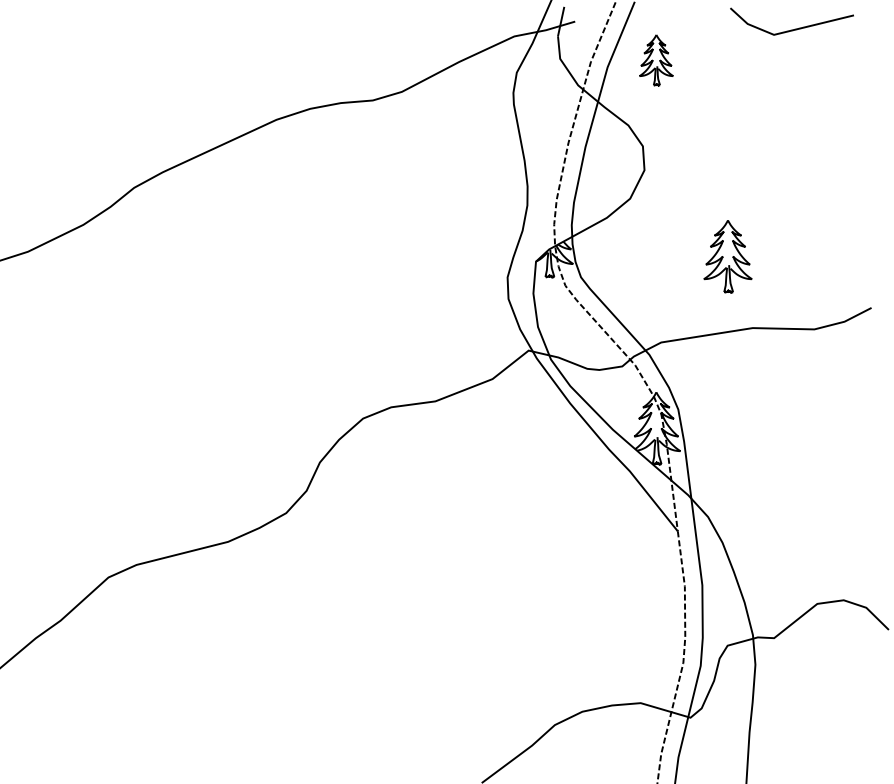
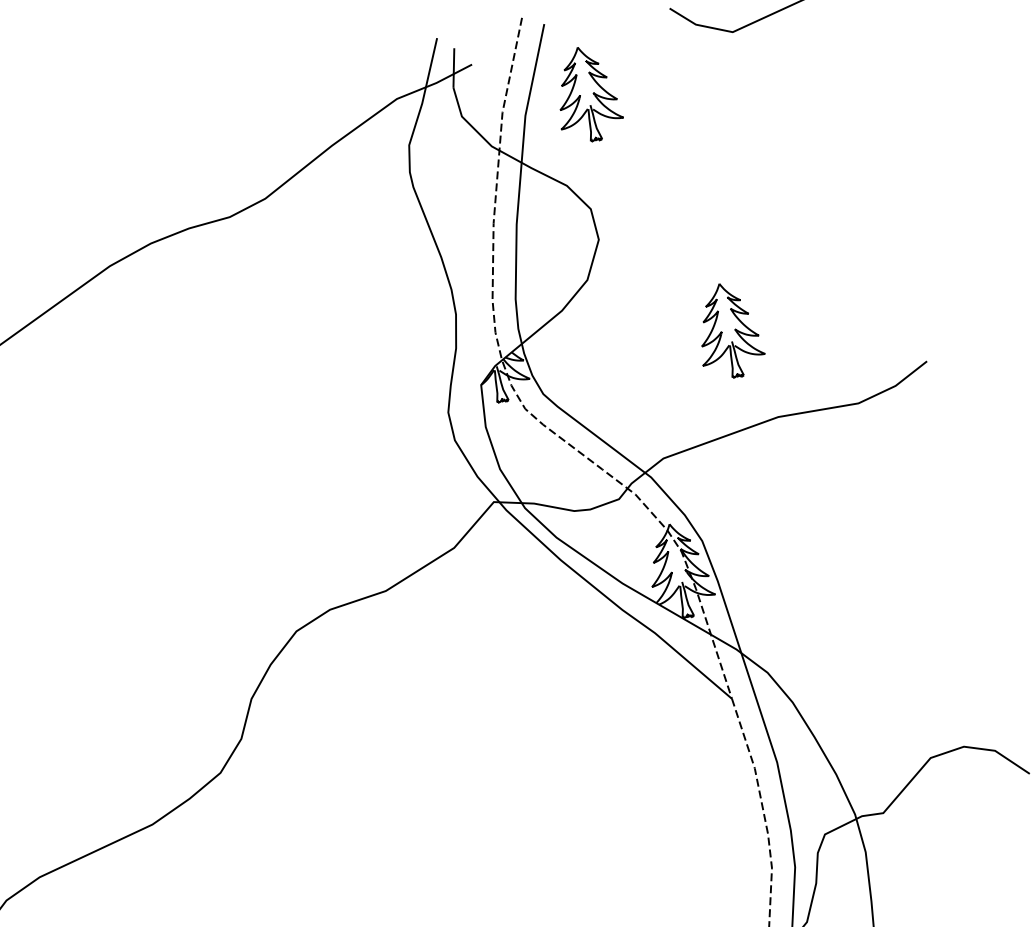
part: (656, 60) -> (587, 94), size x1.43

